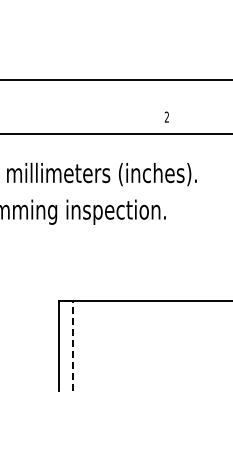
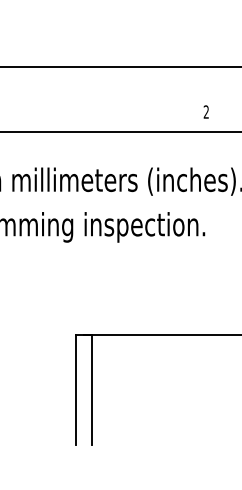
line: (72, 345) -> (91, 388), dashed -> solid

